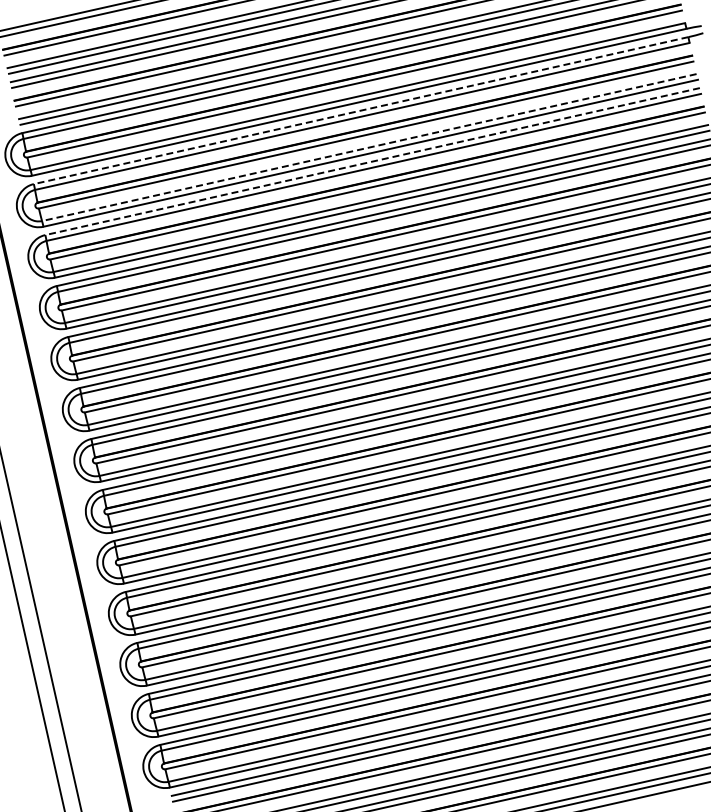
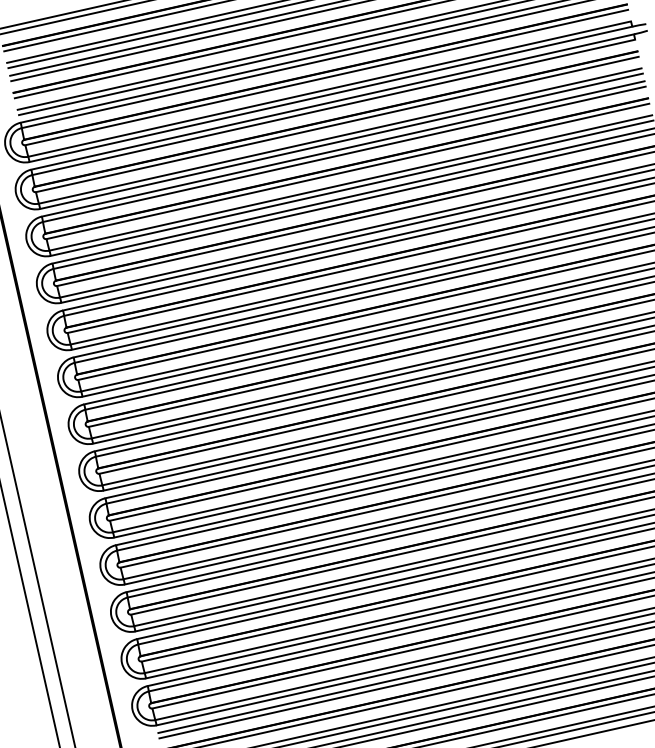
line: (360, 110) -> (332, 101), dashed -> solid
line: (368, 147) -> (339, 135), dashed -> solid
line: (372, 161) -> (343, 148), dashed -> solid

